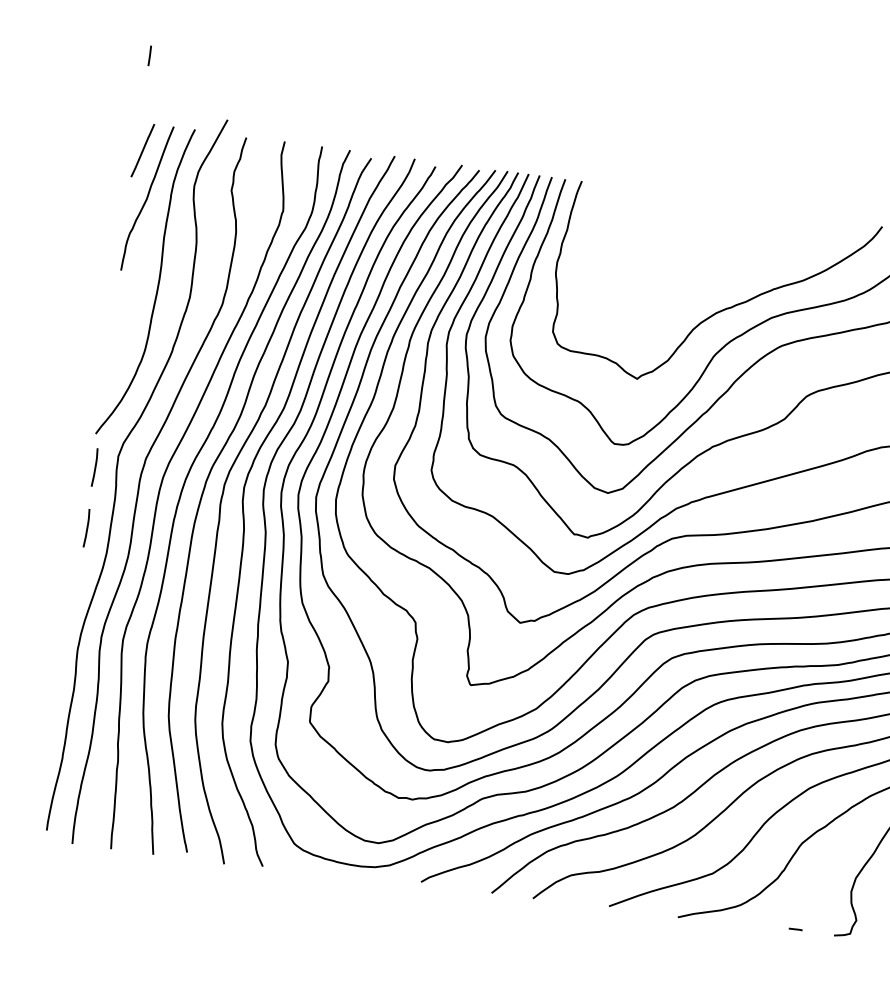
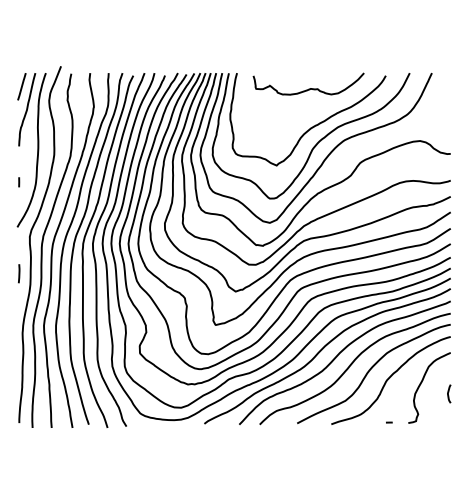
line: (150, 56) -> (19, 182), moved
curve: (722, 231) -> (308, 88), added
line: (95, 467) -> (19, 243), removed

